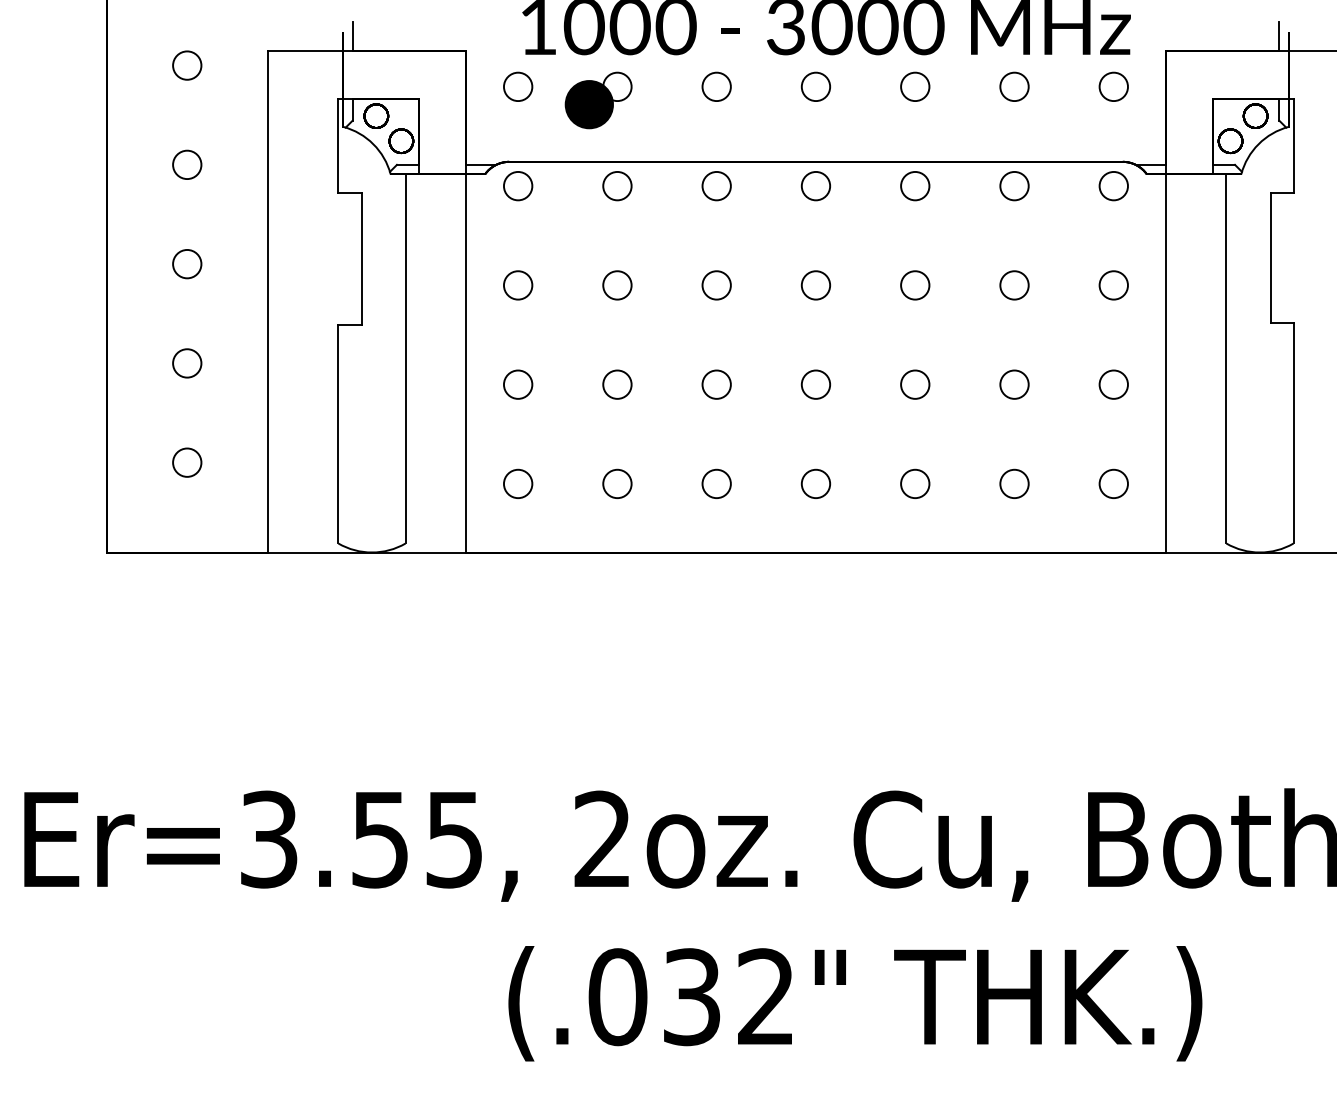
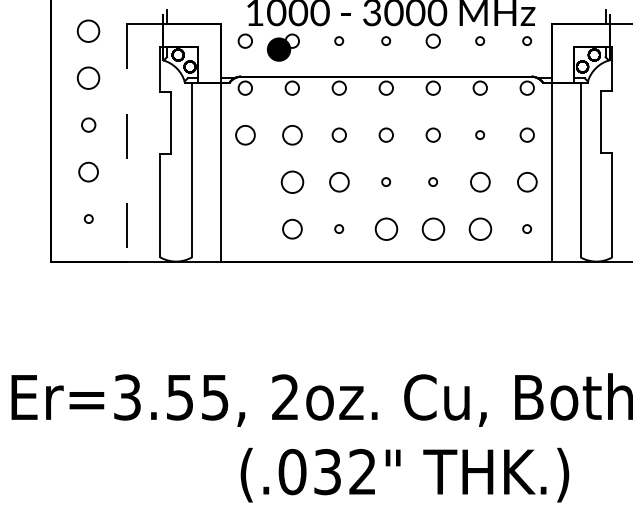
circle: (186, 64) -> (88, 30), size x1.6
circle: (714, 85) -> (338, 40), size x0.6
circle: (814, 85) -> (385, 40), size x0.6
circle: (1012, 85) -> (479, 40), size x0.6
circle: (1112, 85) -> (526, 40), size x0.6
circle: (186, 163) -> (88, 77), size x1.6
circle: (516, 283) -> (244, 134), size x1.4
circle: (615, 283) -> (291, 134), size x1.4
circle: (1012, 283) -> (479, 134), size x0.6
line: (267, 302) -> (126, 143), solid -> dashed
circle: (186, 362) -> (88, 171), size x1.4
circle: (516, 383) -> (244, 181), removed
circle: (615, 383) -> (291, 181), size x1.6
circle: (714, 383) -> (338, 181), size x1.4
circle: (814, 383) -> (385, 181), size x0.6
circle: (913, 383) -> (432, 181), size x0.6
circle: (1012, 383) -> (479, 181), size x1.4
circle: (1112, 383) -> (526, 181), size x1.4
circle: (186, 461) -> (88, 218), size x0.6
circle: (516, 482) -> (244, 228), removed
circle: (615, 482) -> (291, 228), size x1.4
circle: (714, 482) -> (338, 228), size x0.6
circle: (814, 482) -> (385, 228), size x1.6
circle: (913, 482) -> (432, 228), size x1.6
circle: (1012, 482) -> (479, 228), size x1.6
circle: (1112, 482) -> (526, 228), size x0.6

